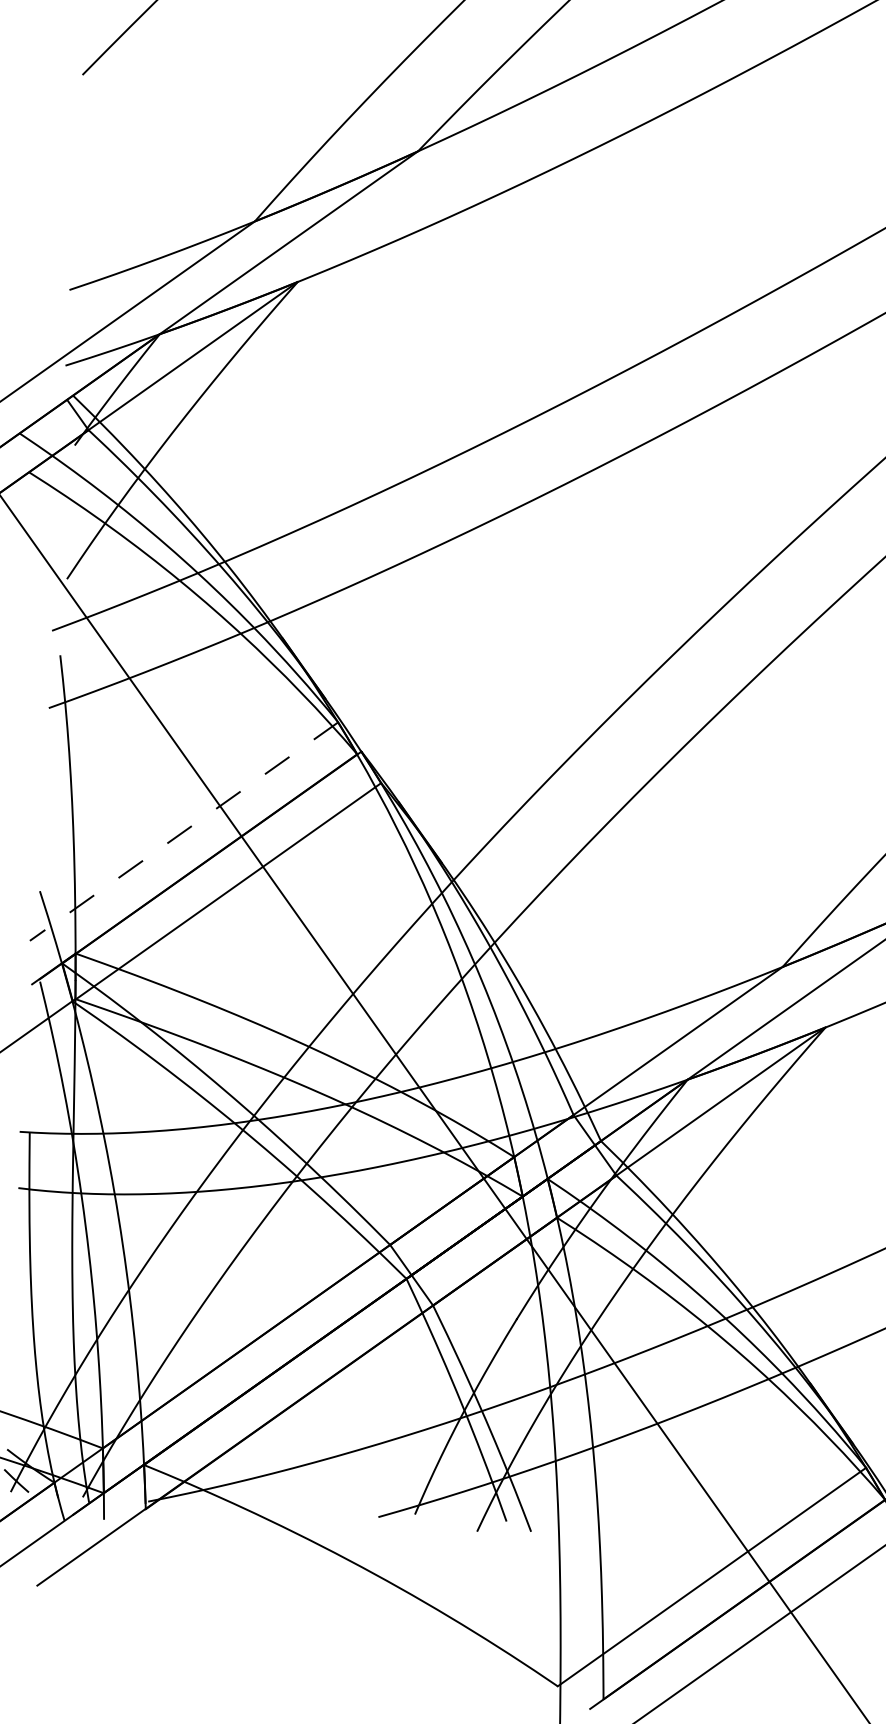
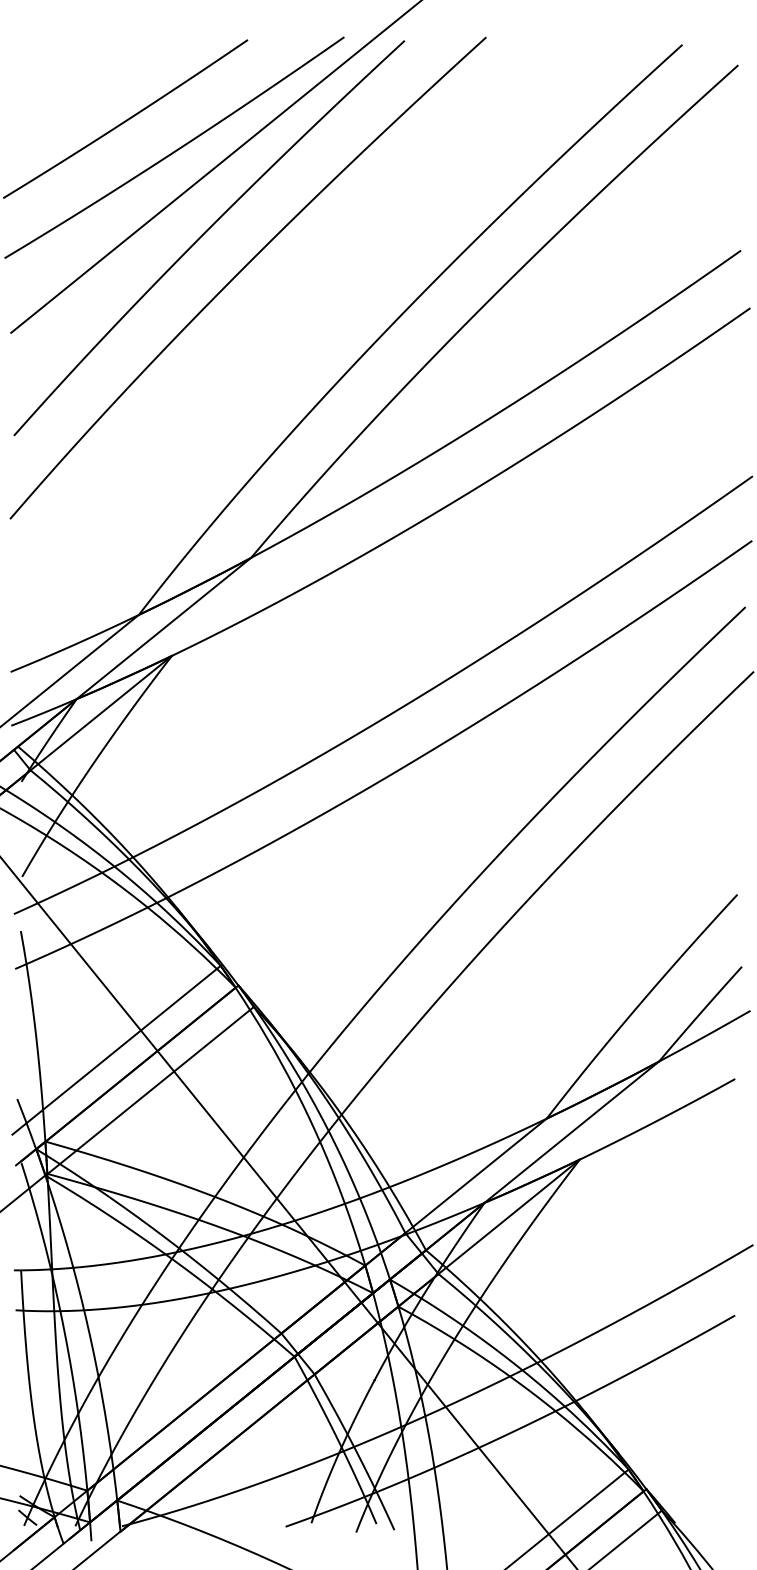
line: (183, 831) -> (116, 1050), dashed -> solid

